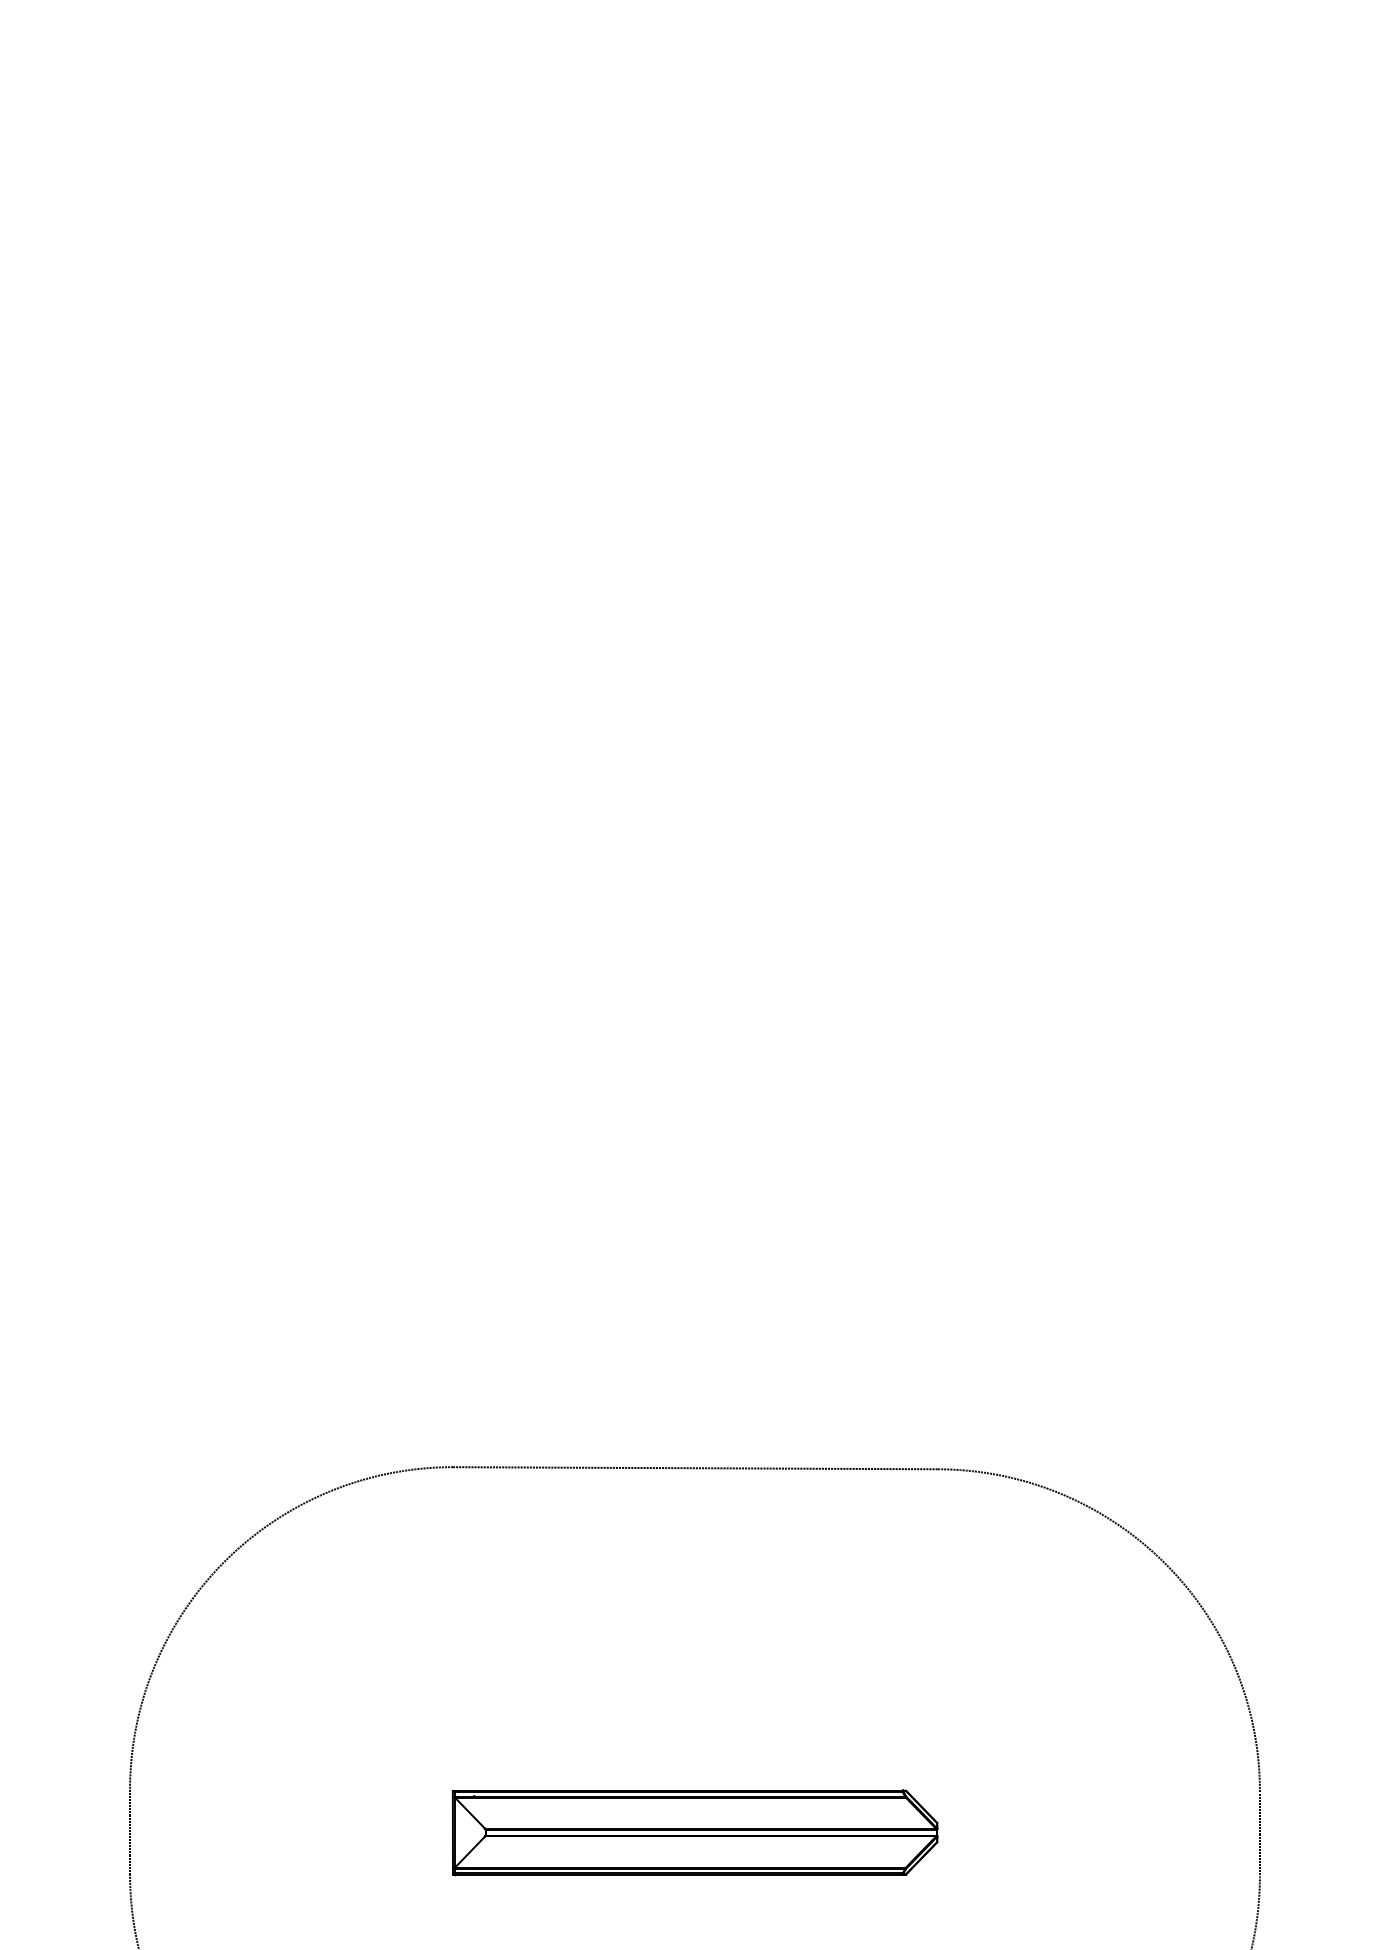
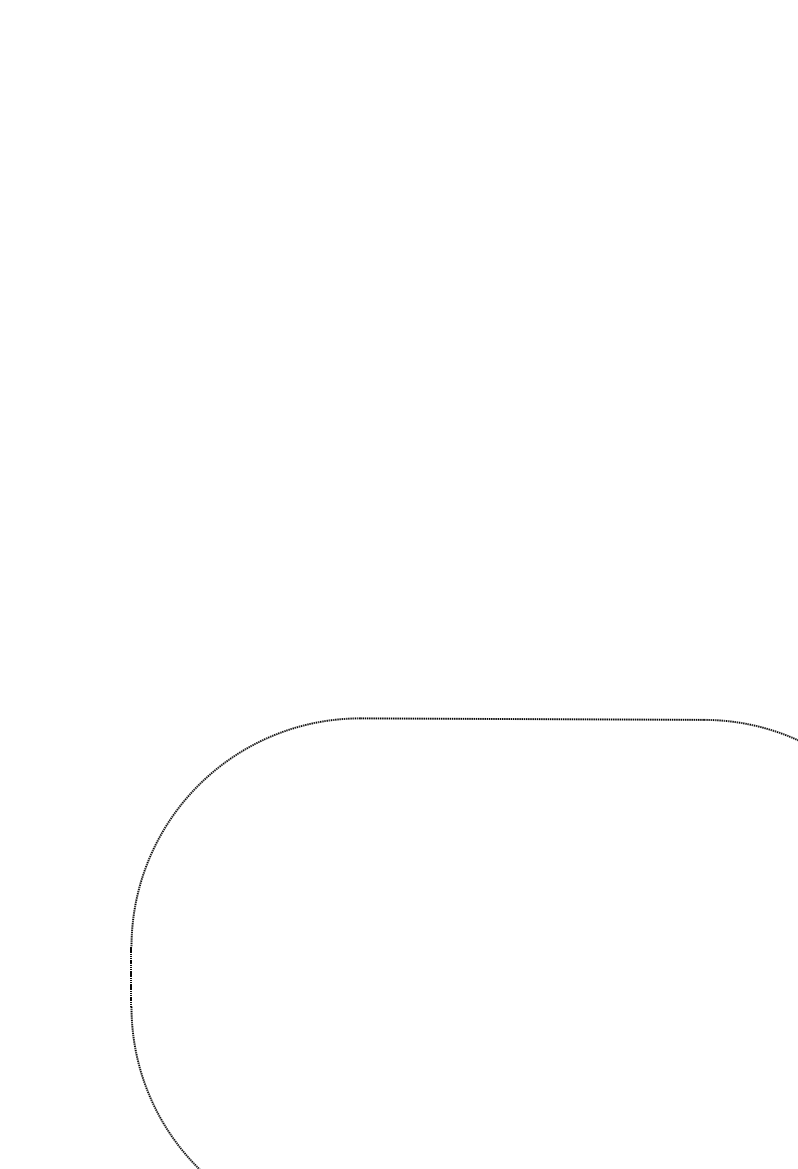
part: (694, 1832) -> (531, 977), removed

